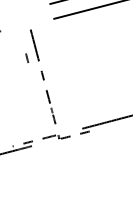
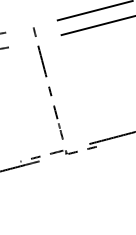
curve: (26, 57) -> (34, 31), moved

